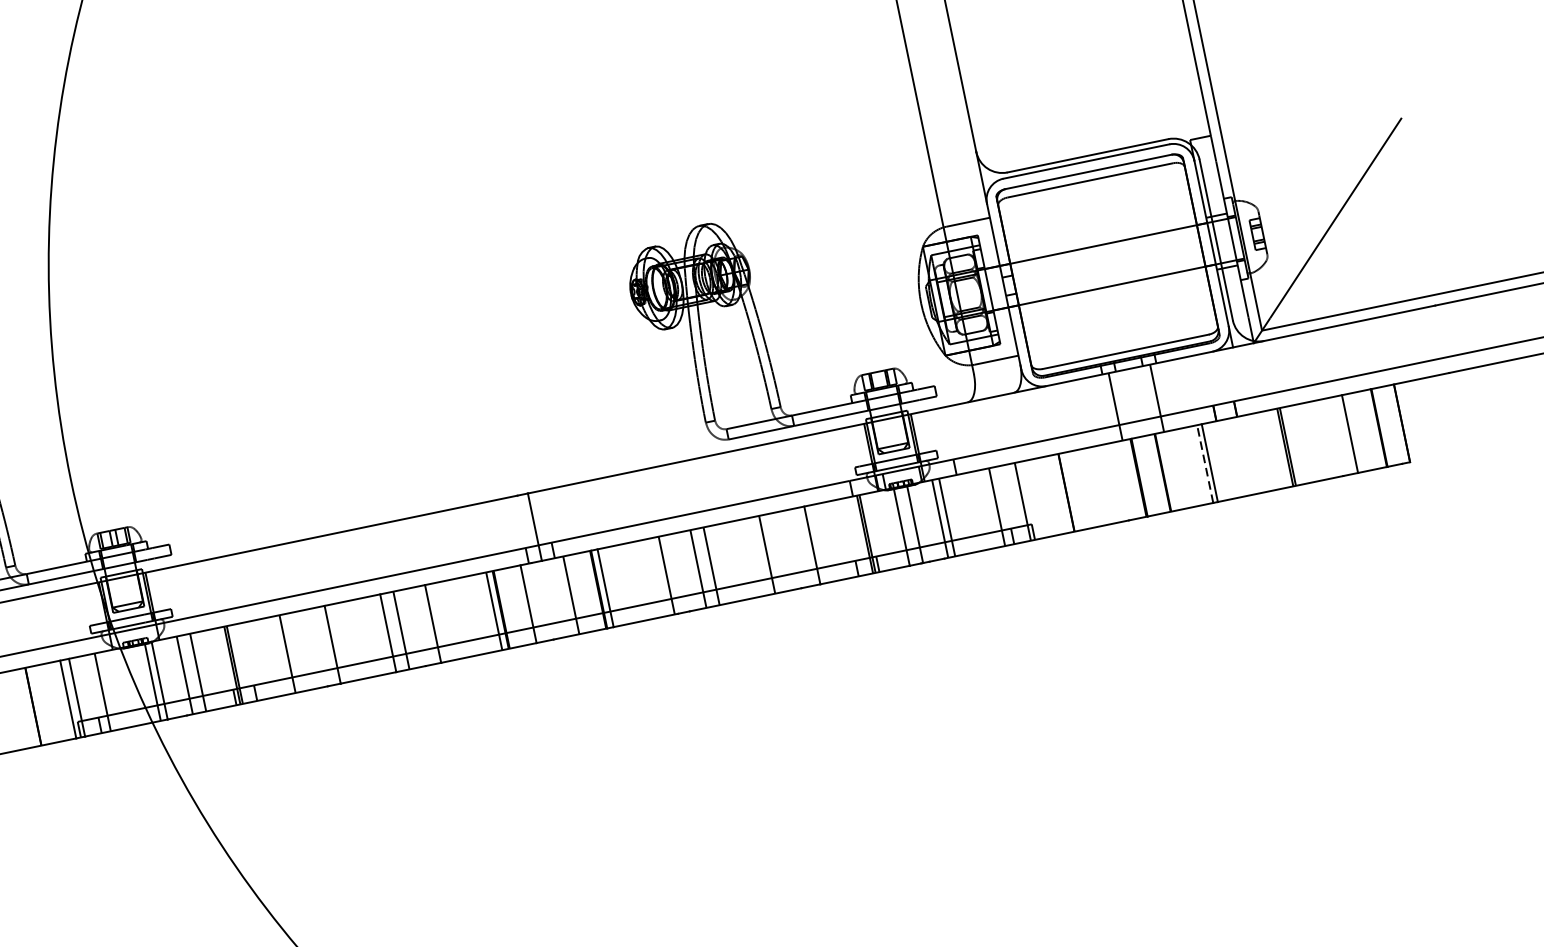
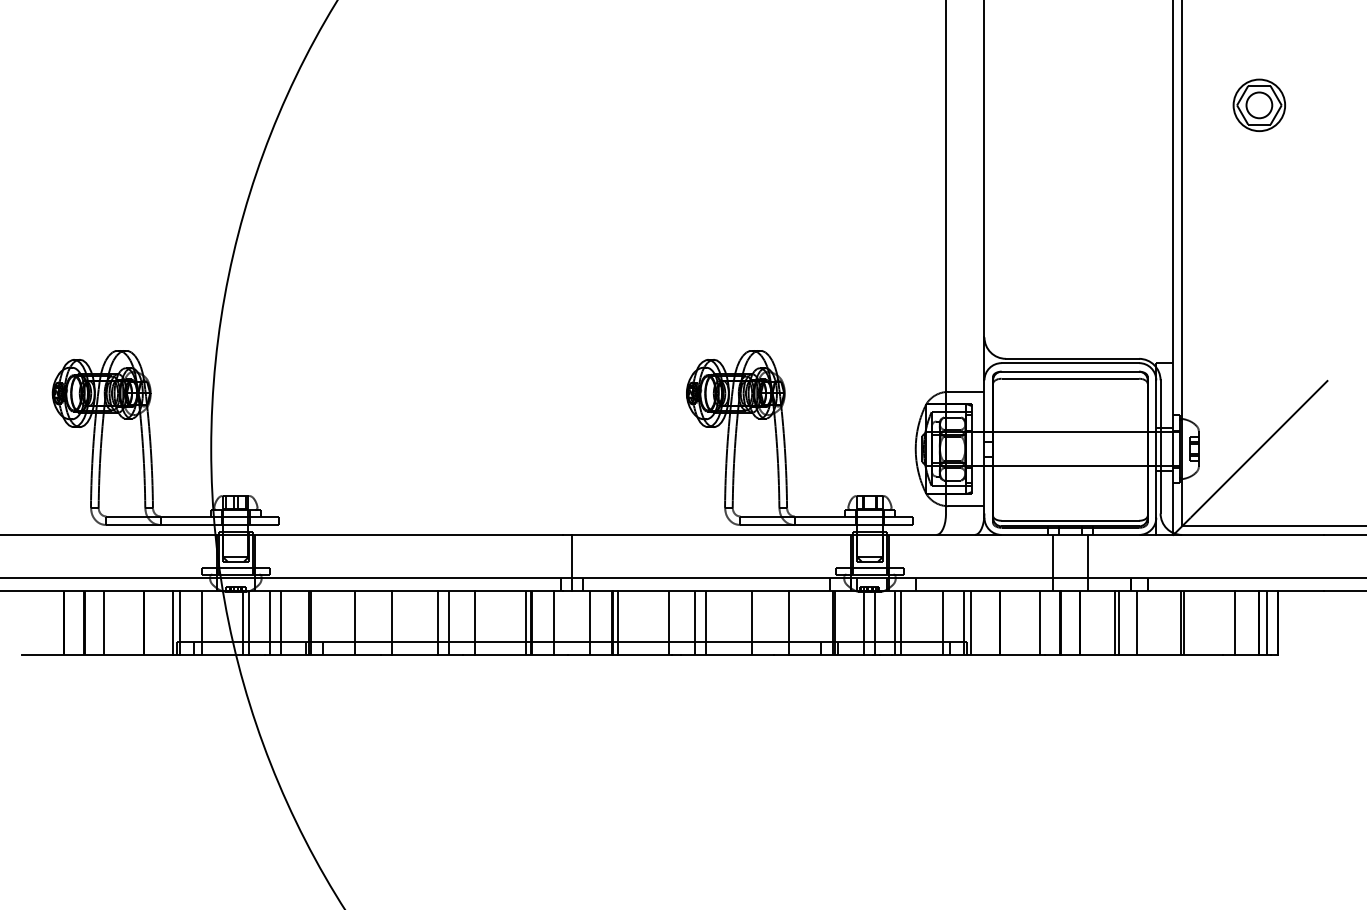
line: (1387, 425) -> (1266, 622), added
line: (1232, 457) -> (1137, 622), added
line: (1204, 463) -> (1114, 622), dashed -> solid
line: (1115, 482) -> (1040, 622), added
line: (1031, 499) -> (971, 622), added

